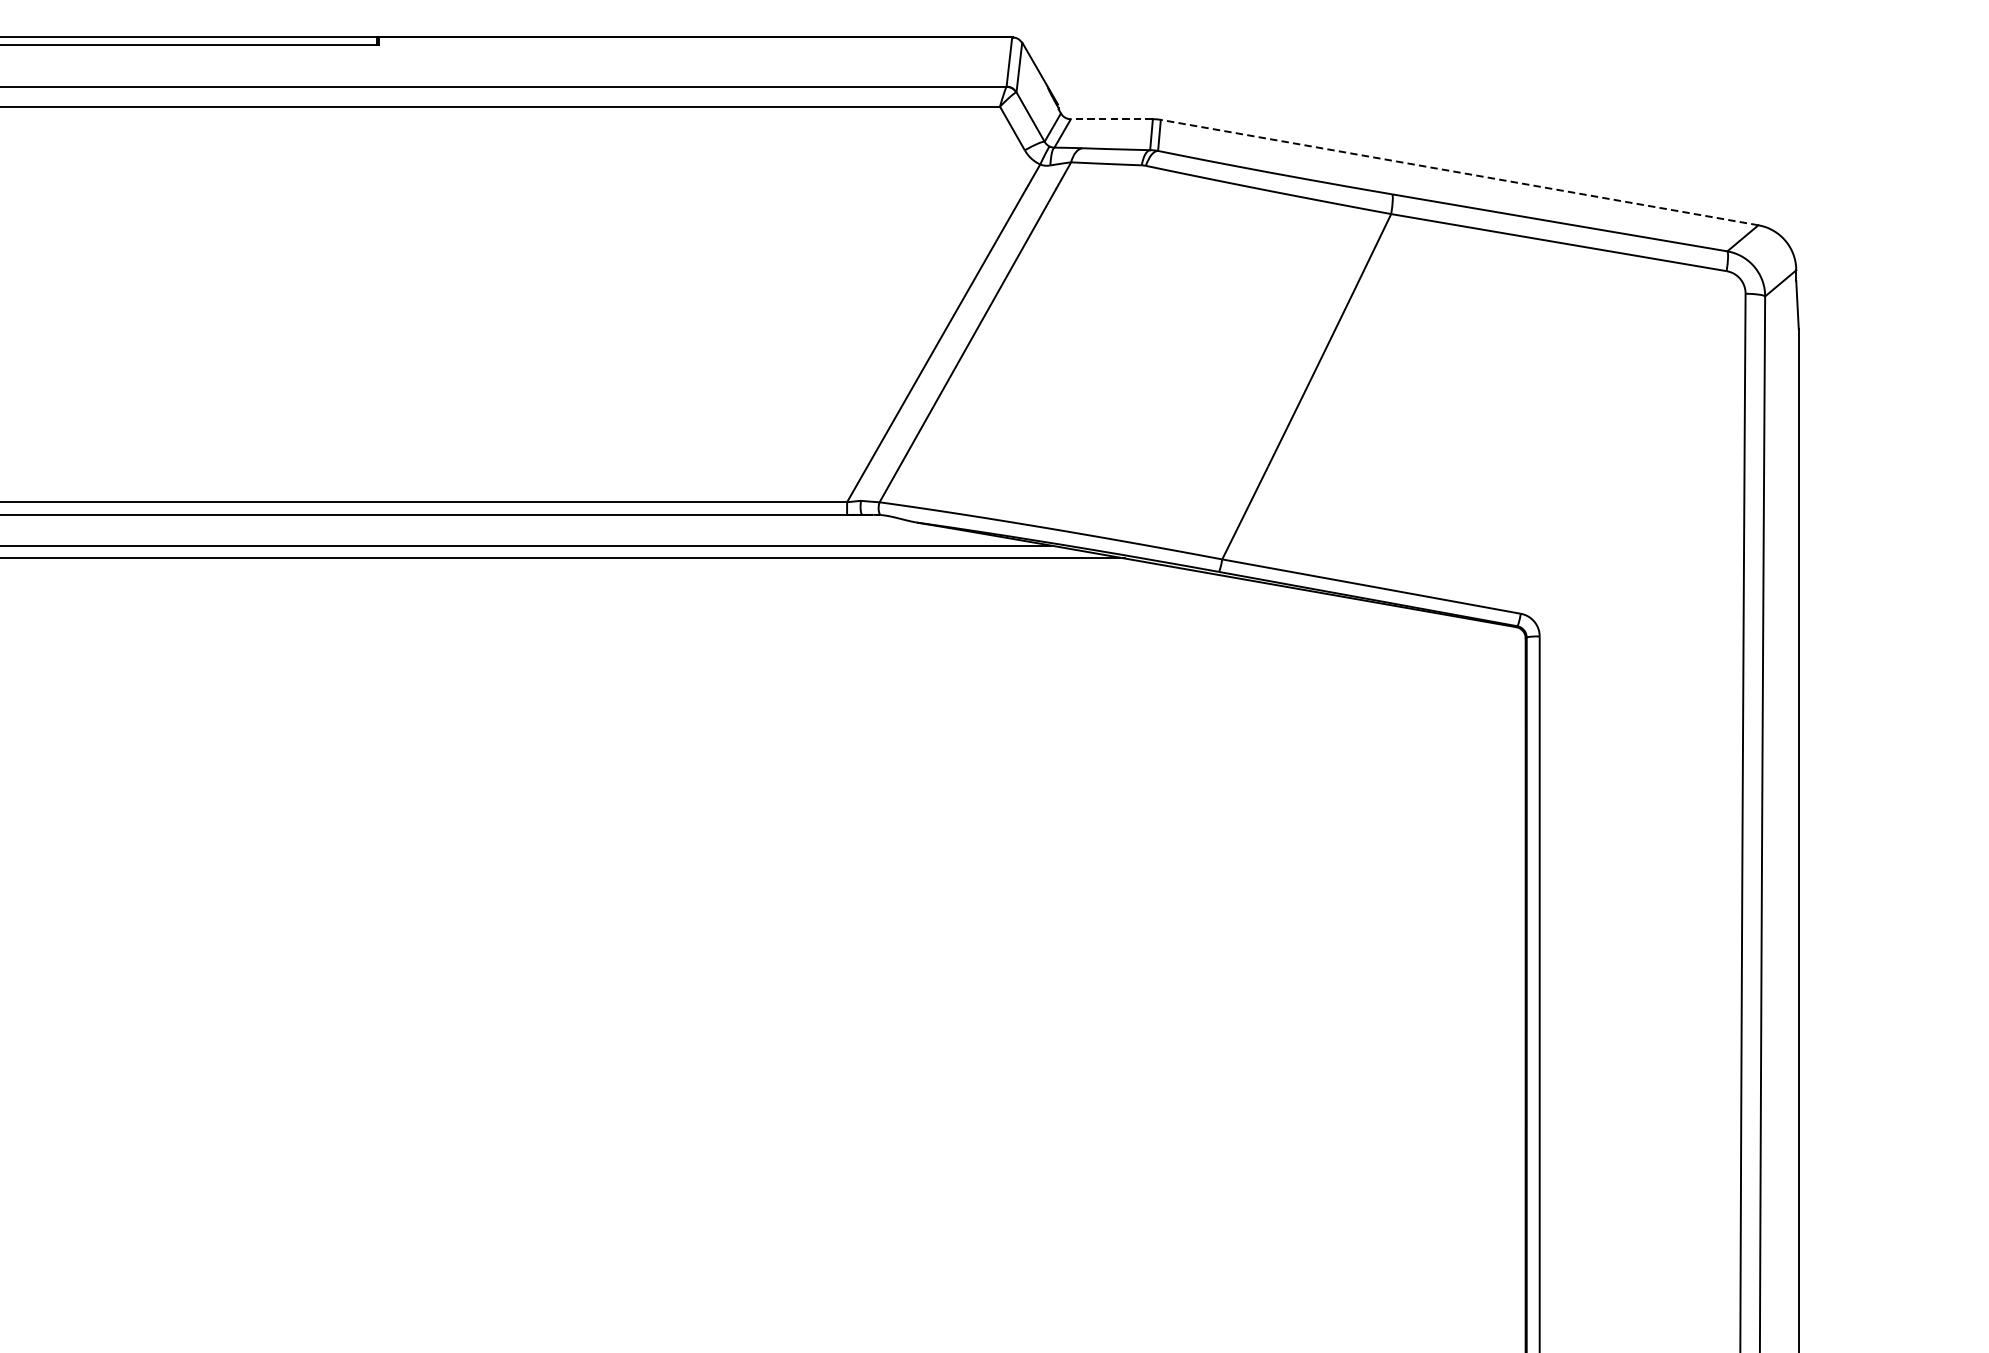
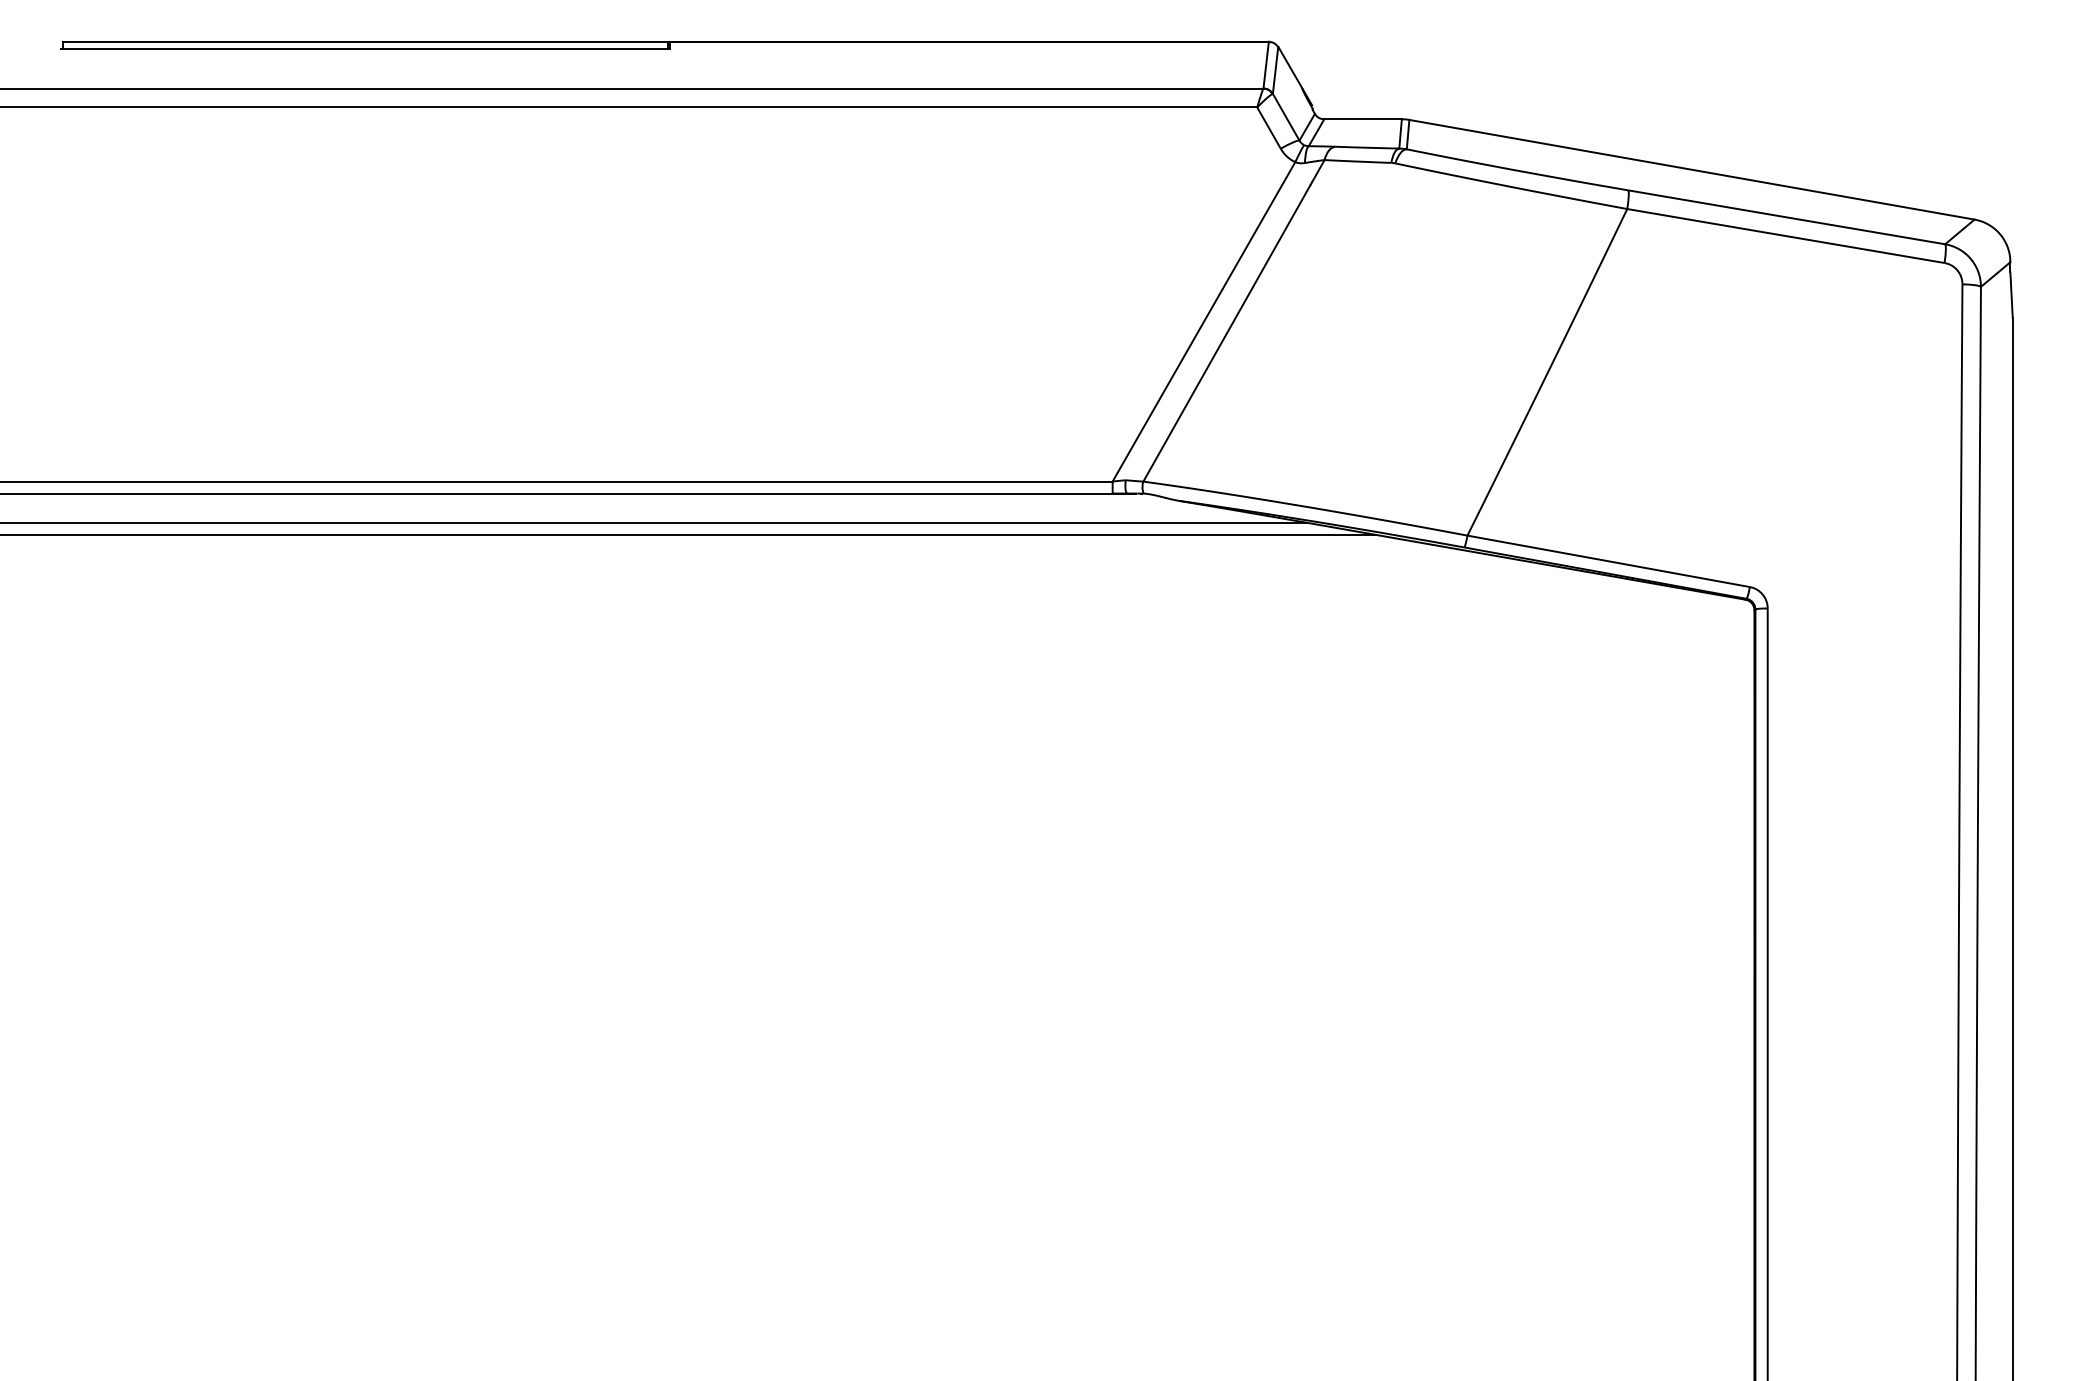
line: (1112, 119) -> (1363, 119), dashed -> solid
line: (1459, 172) -> (1691, 169), dashed -> solid

